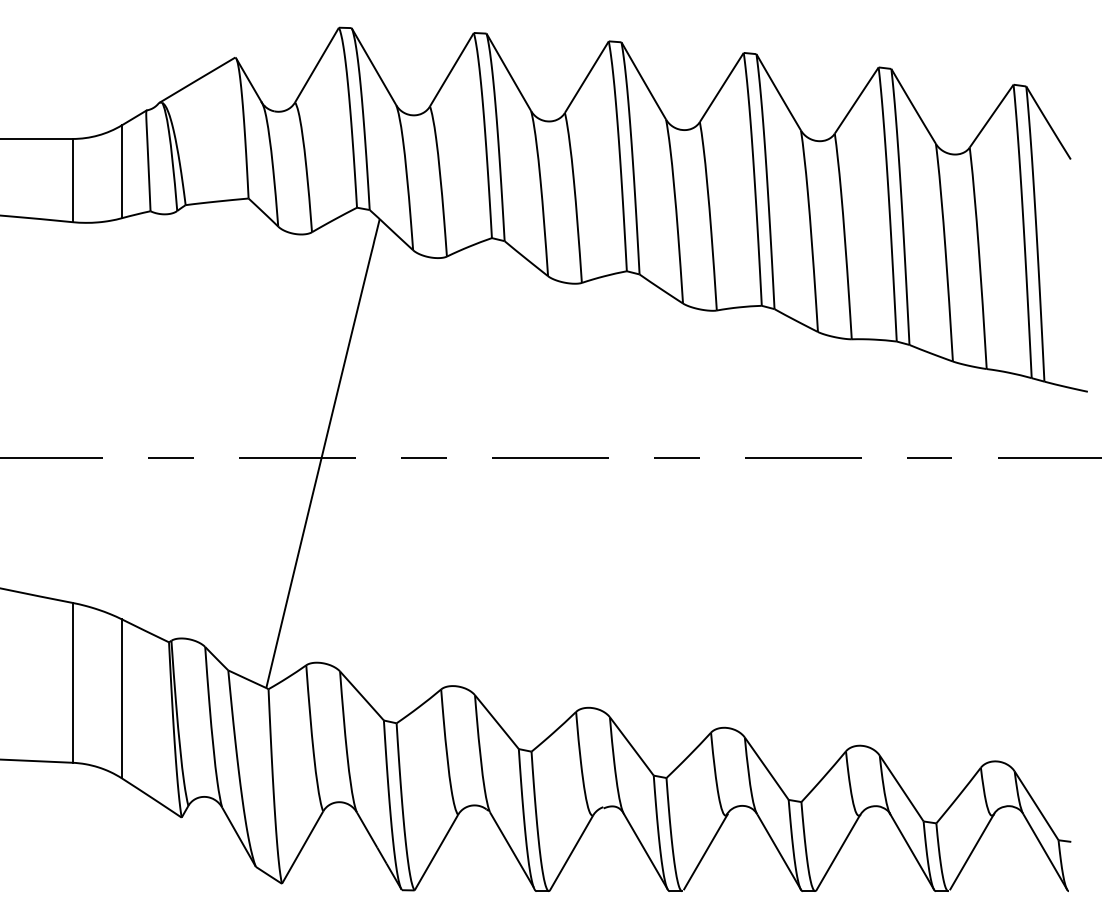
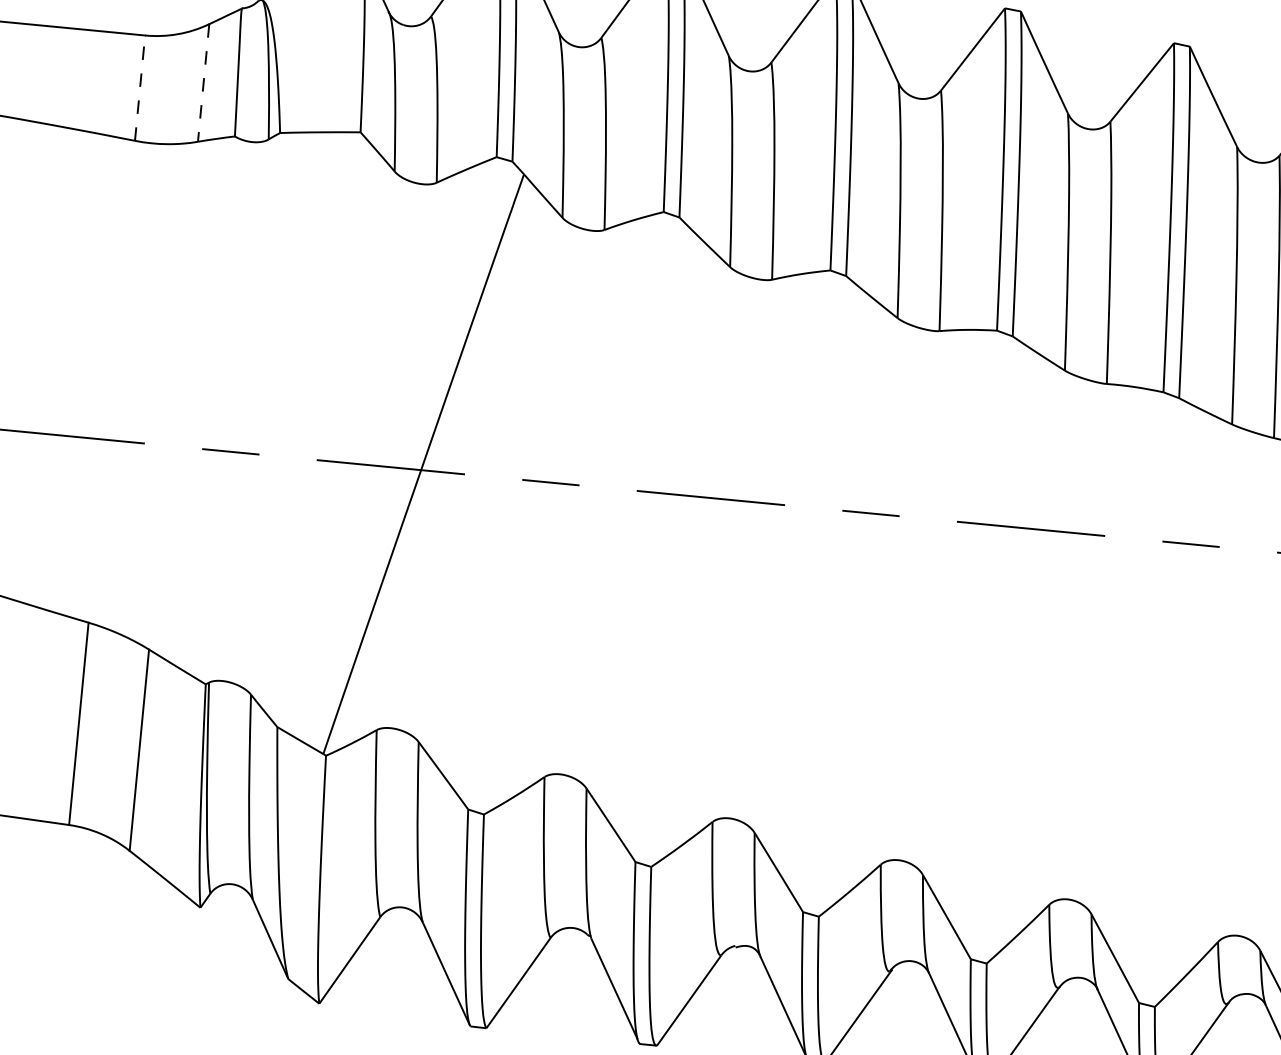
line: (122, 172) -> (204, 84), solid -> dashed
line: (72, 180) -> (139, 88), solid -> dashed

